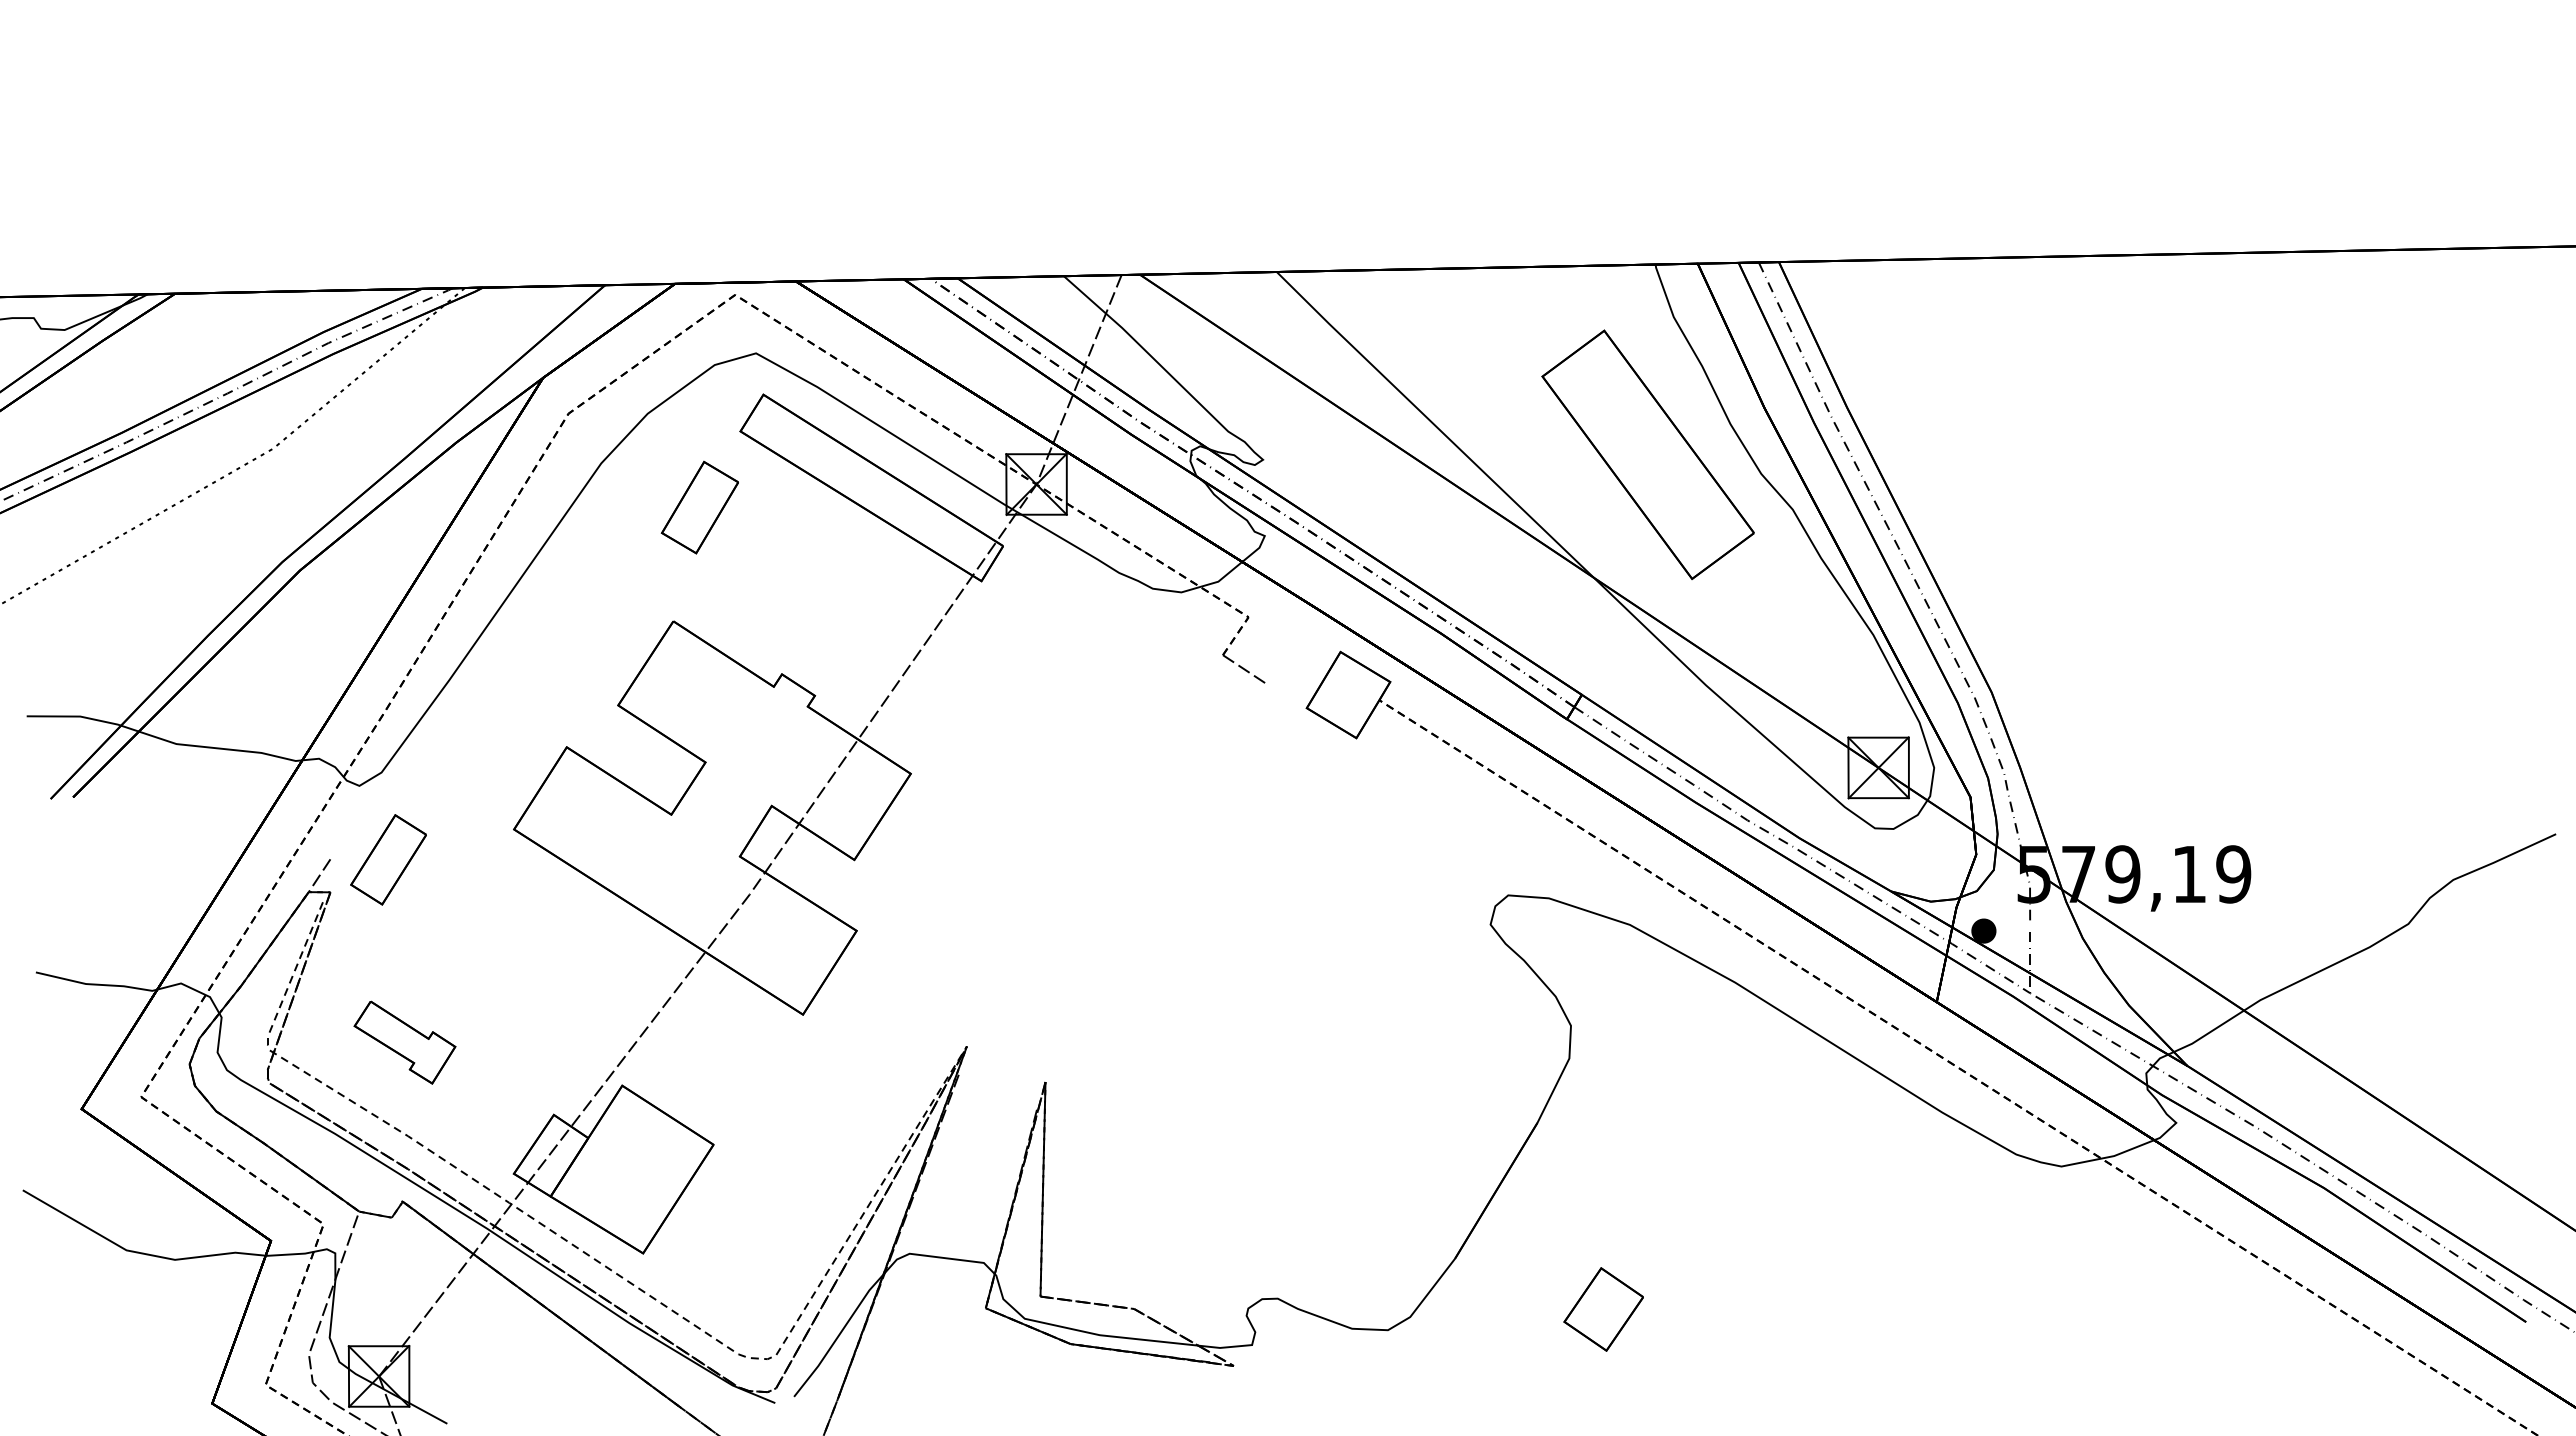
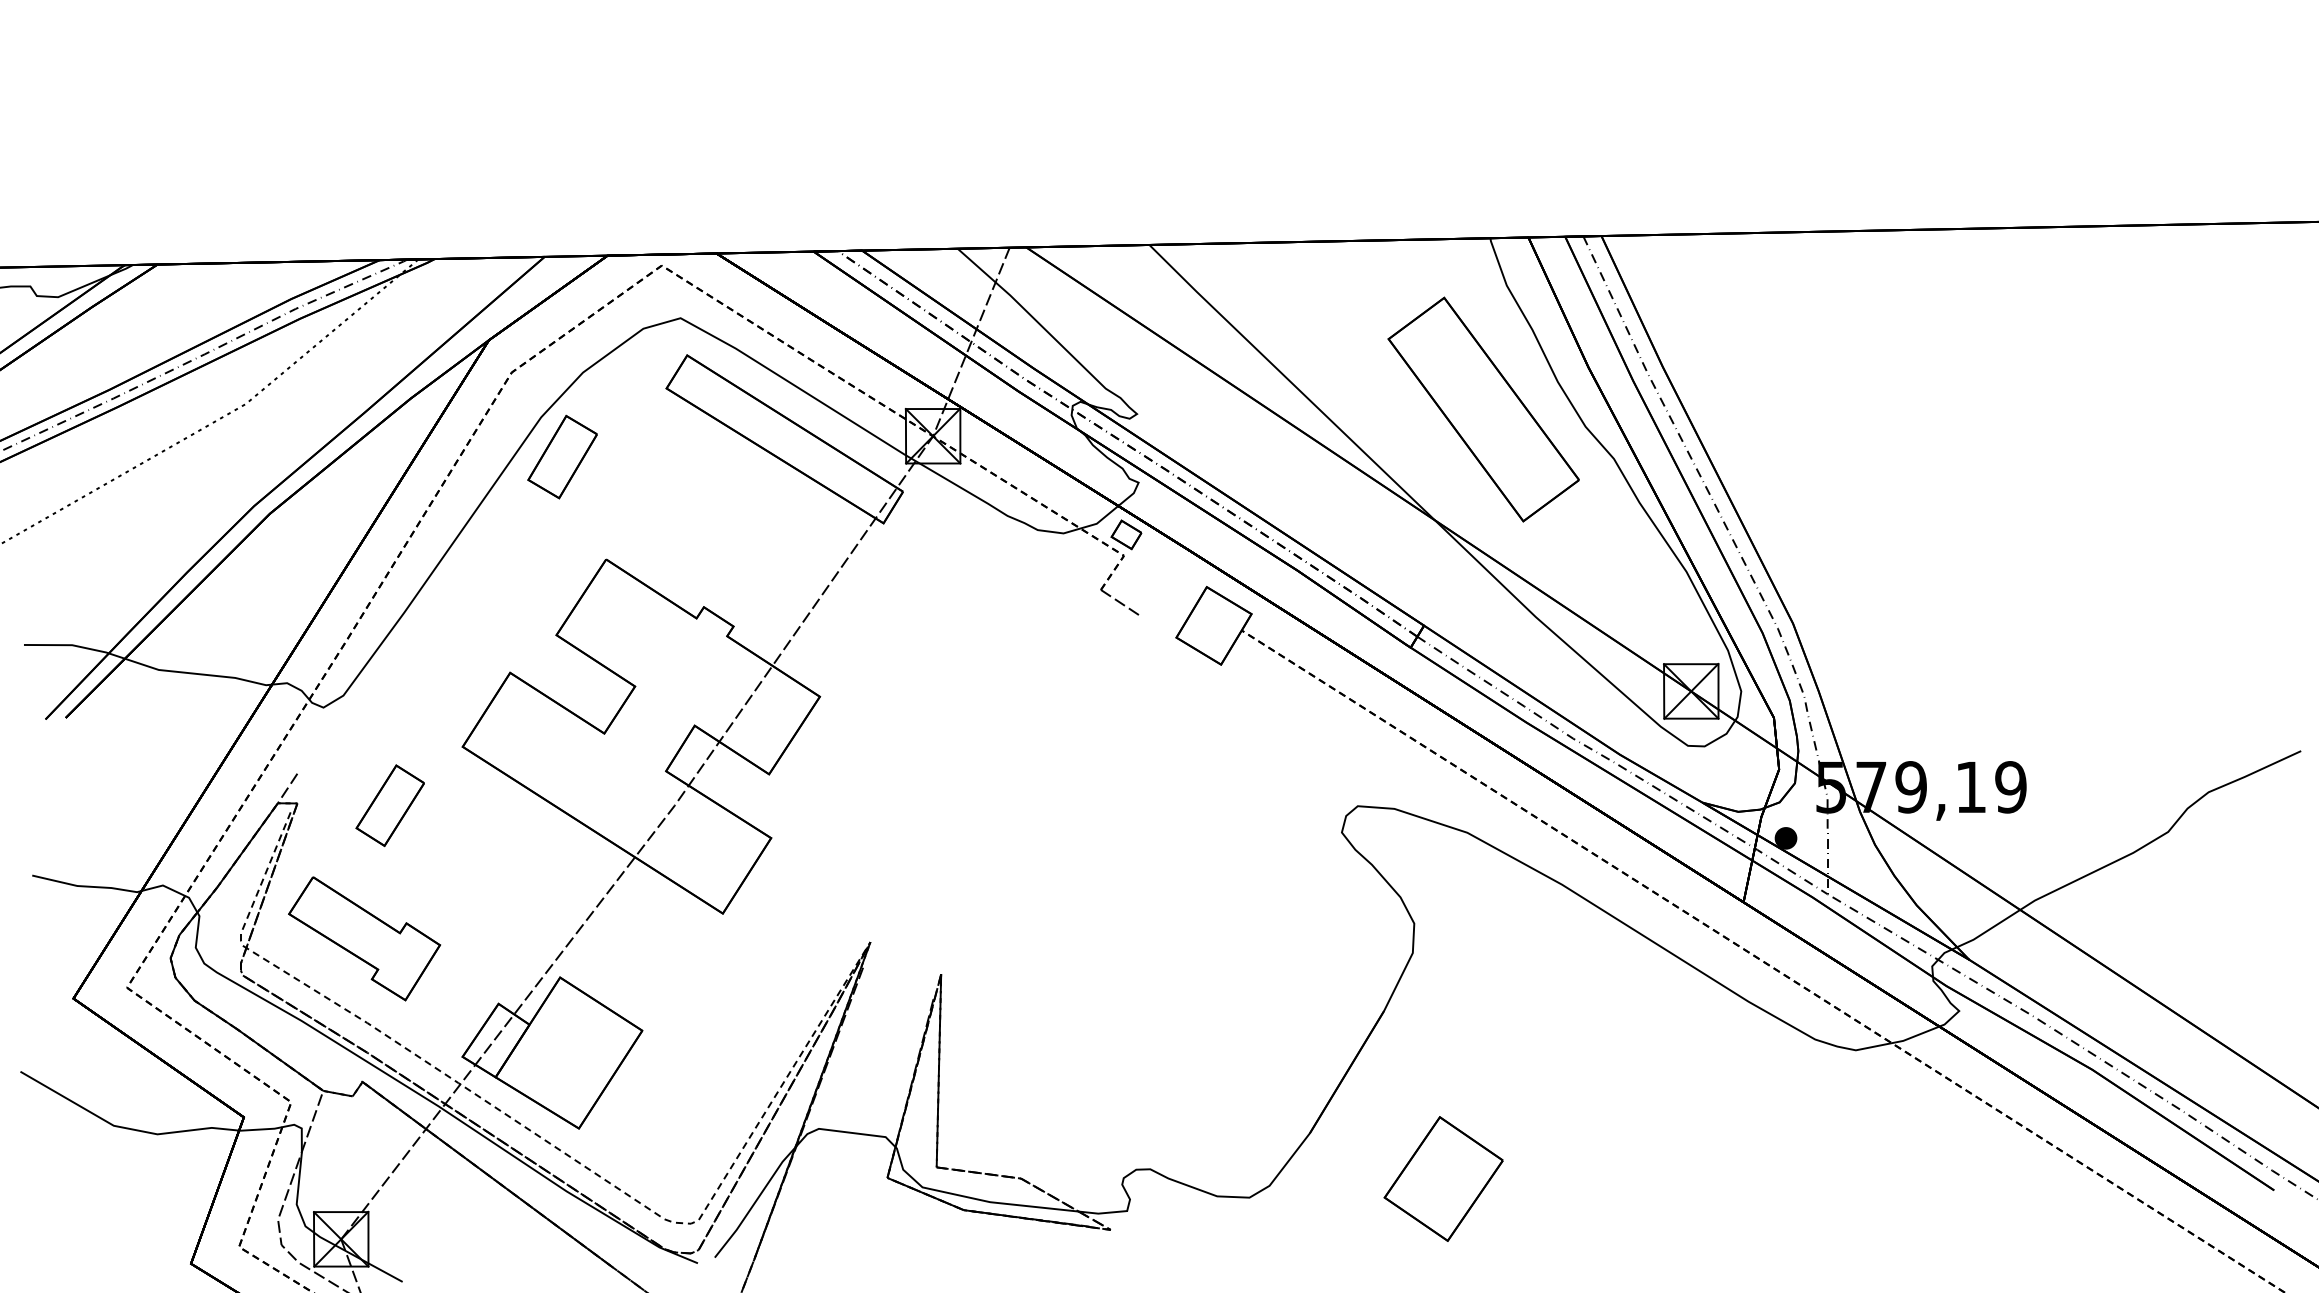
part: (699, 507) -> (562, 456), moved
part: (1250, 593) -> (1125, 534), added
part: (388, 859) -> (390, 805), moved
part: (404, 1042) -> (364, 938), size x1.67
part: (1603, 1309) -> (1443, 1179), size x1.67

